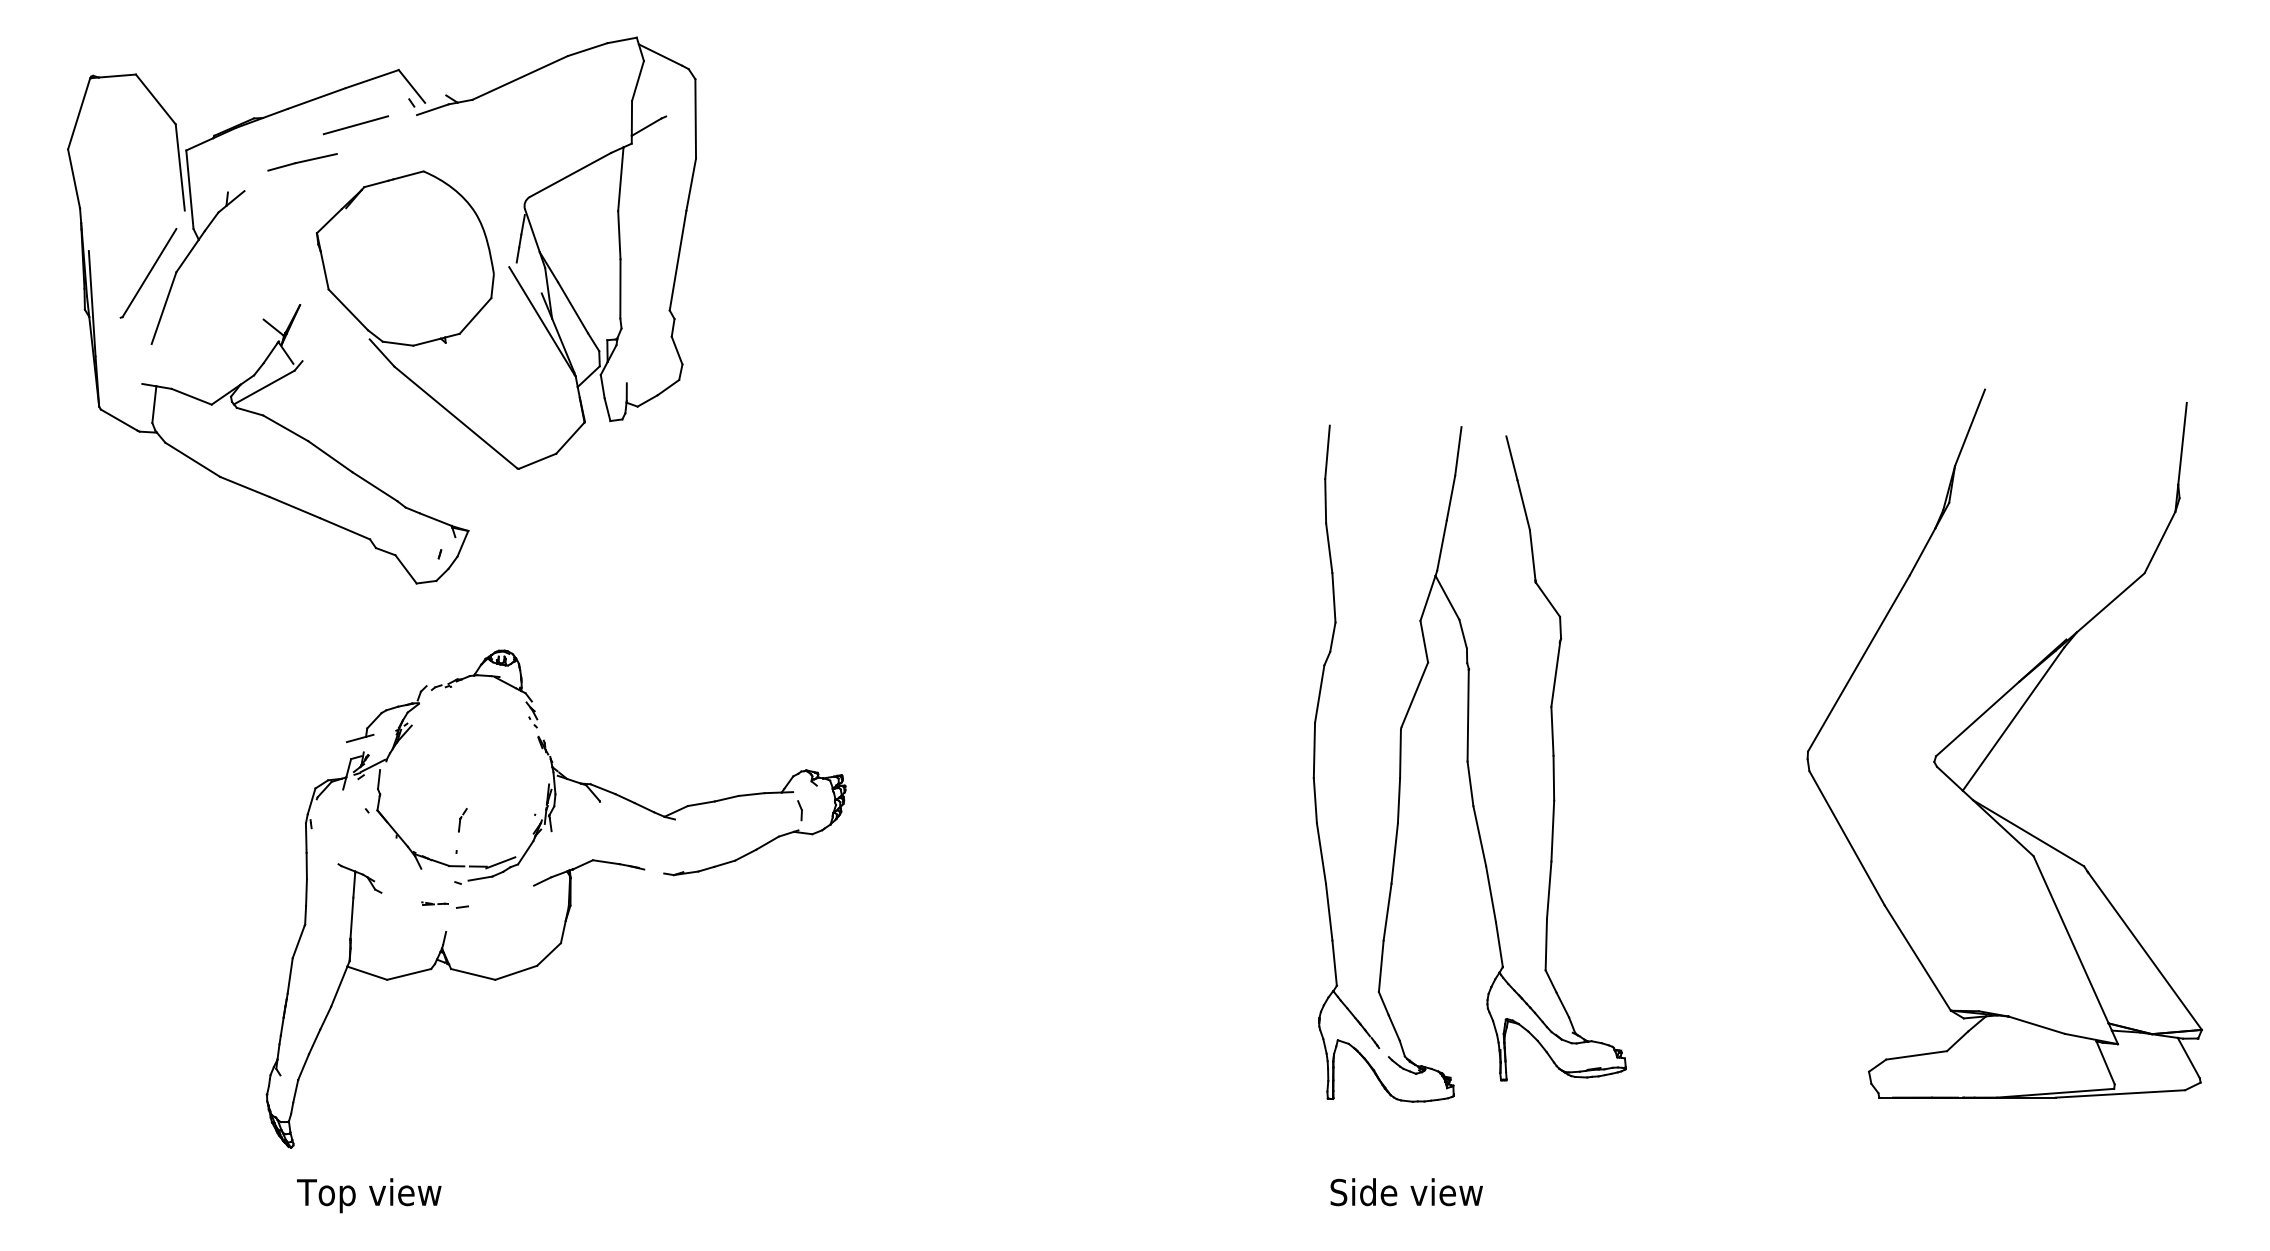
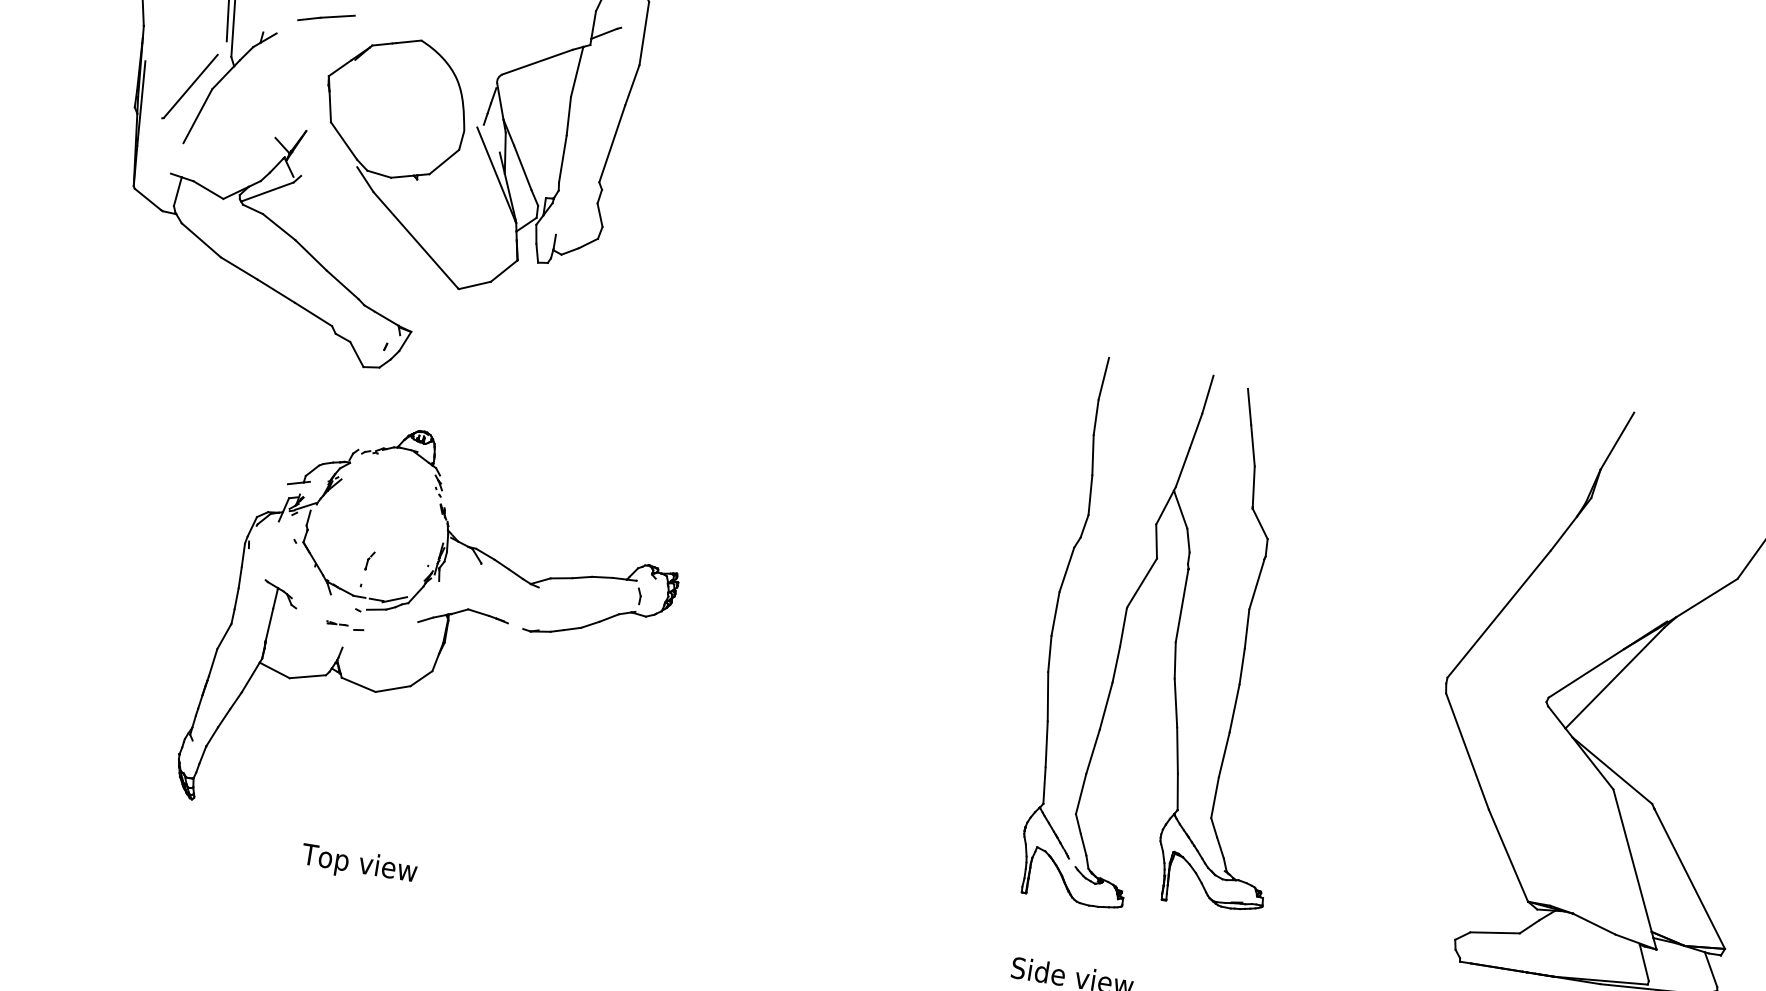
text: (369, 1195) -> (359, 865), moved

